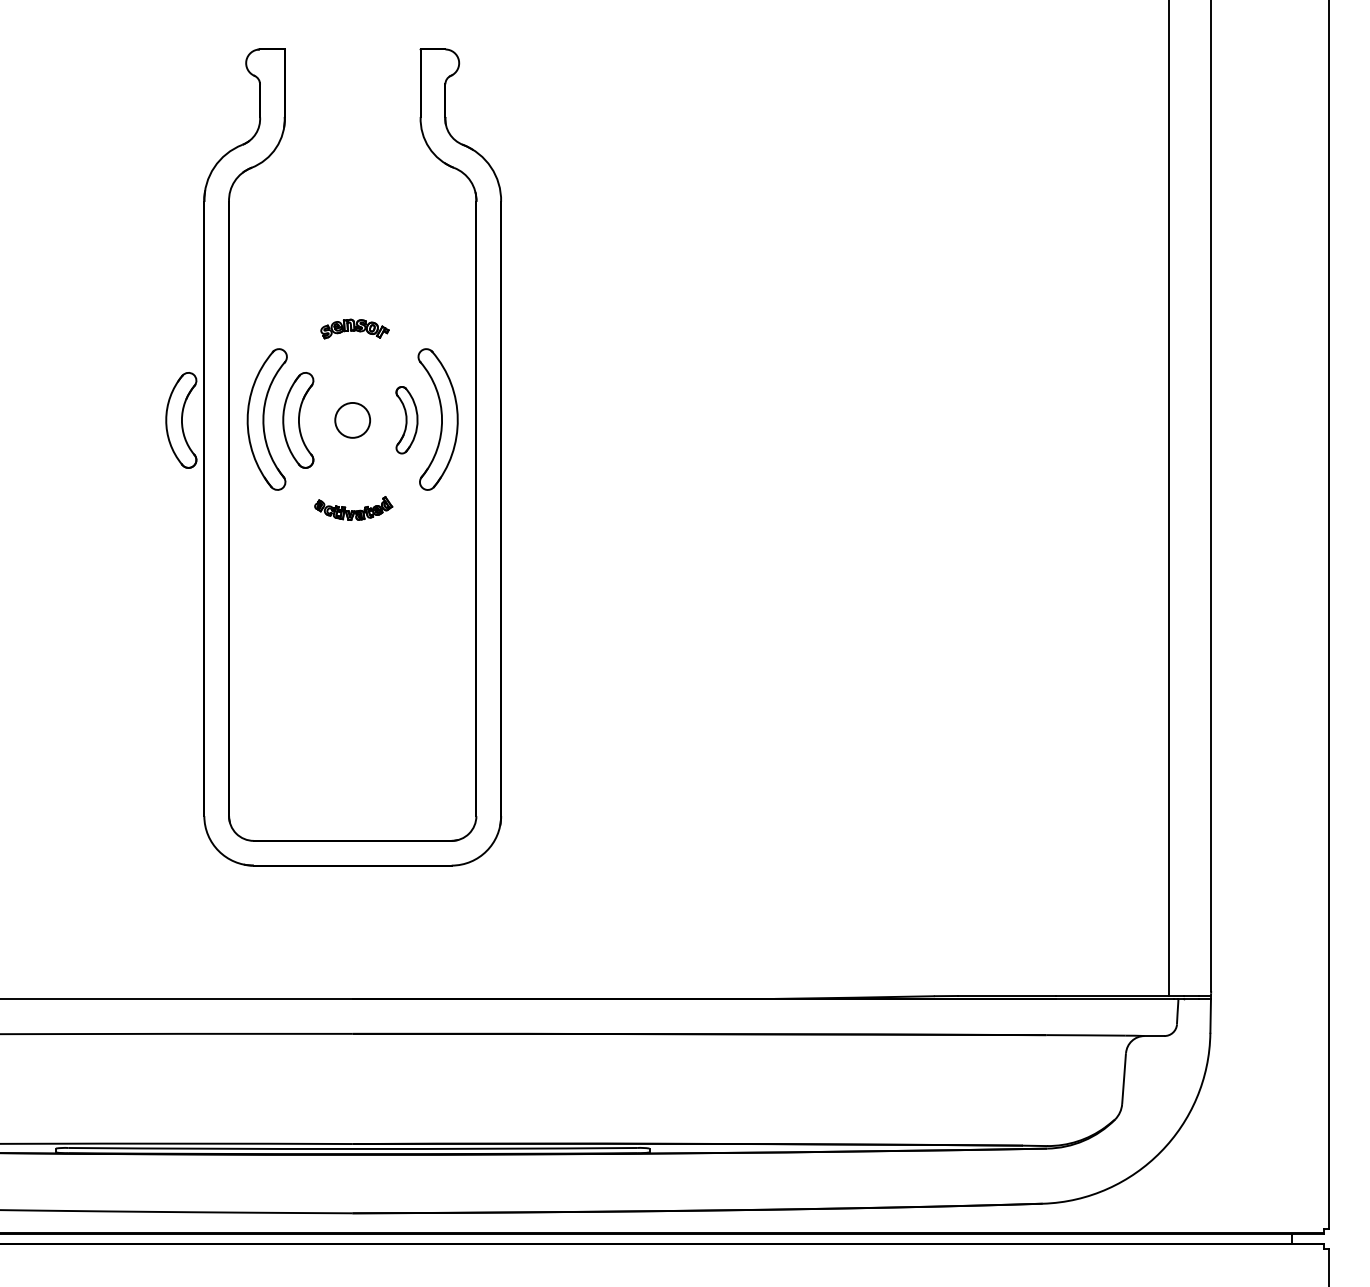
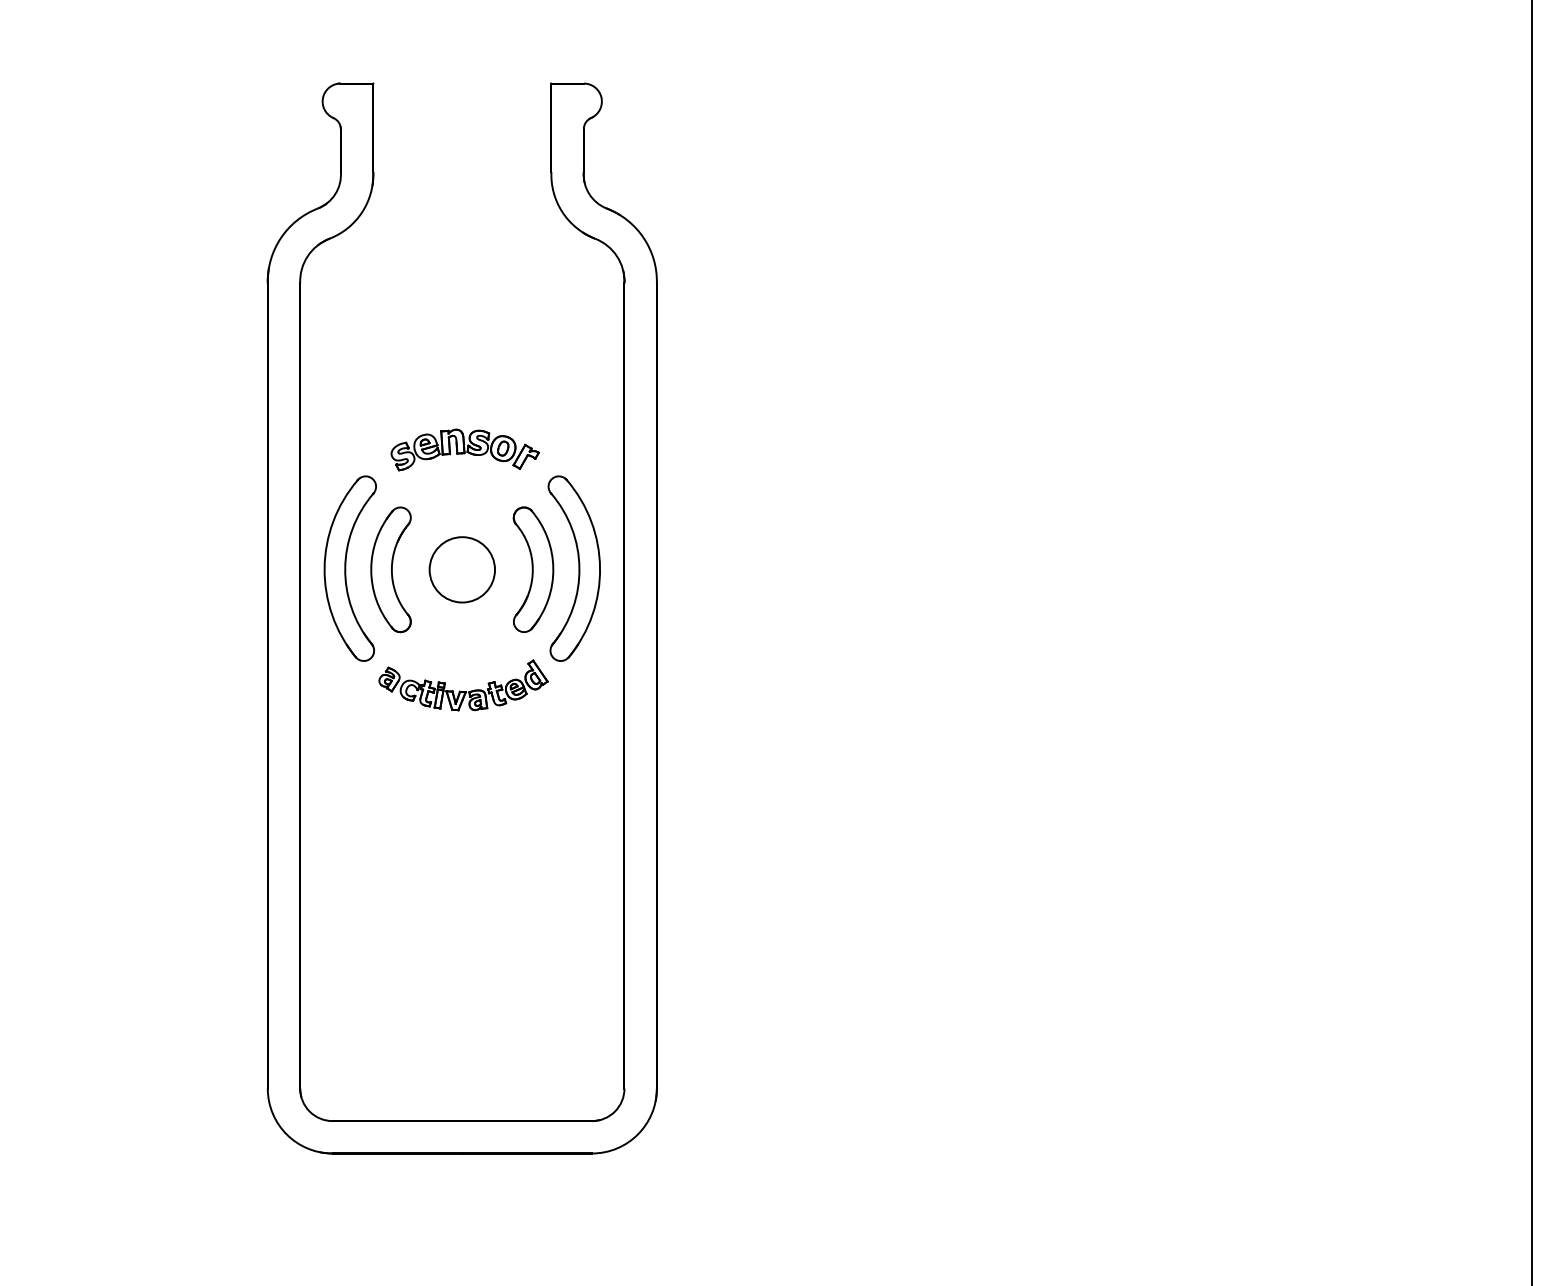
part: (354, 328) -> (464, 449), size x1.67
part: (406, 419) -> (532, 568), size x1.43
part: (181, 420) -> (237, 569), removed
circle: (352, 420) -> (462, 569), size x1.43
part: (353, 508) -> (463, 685), size x1.67

